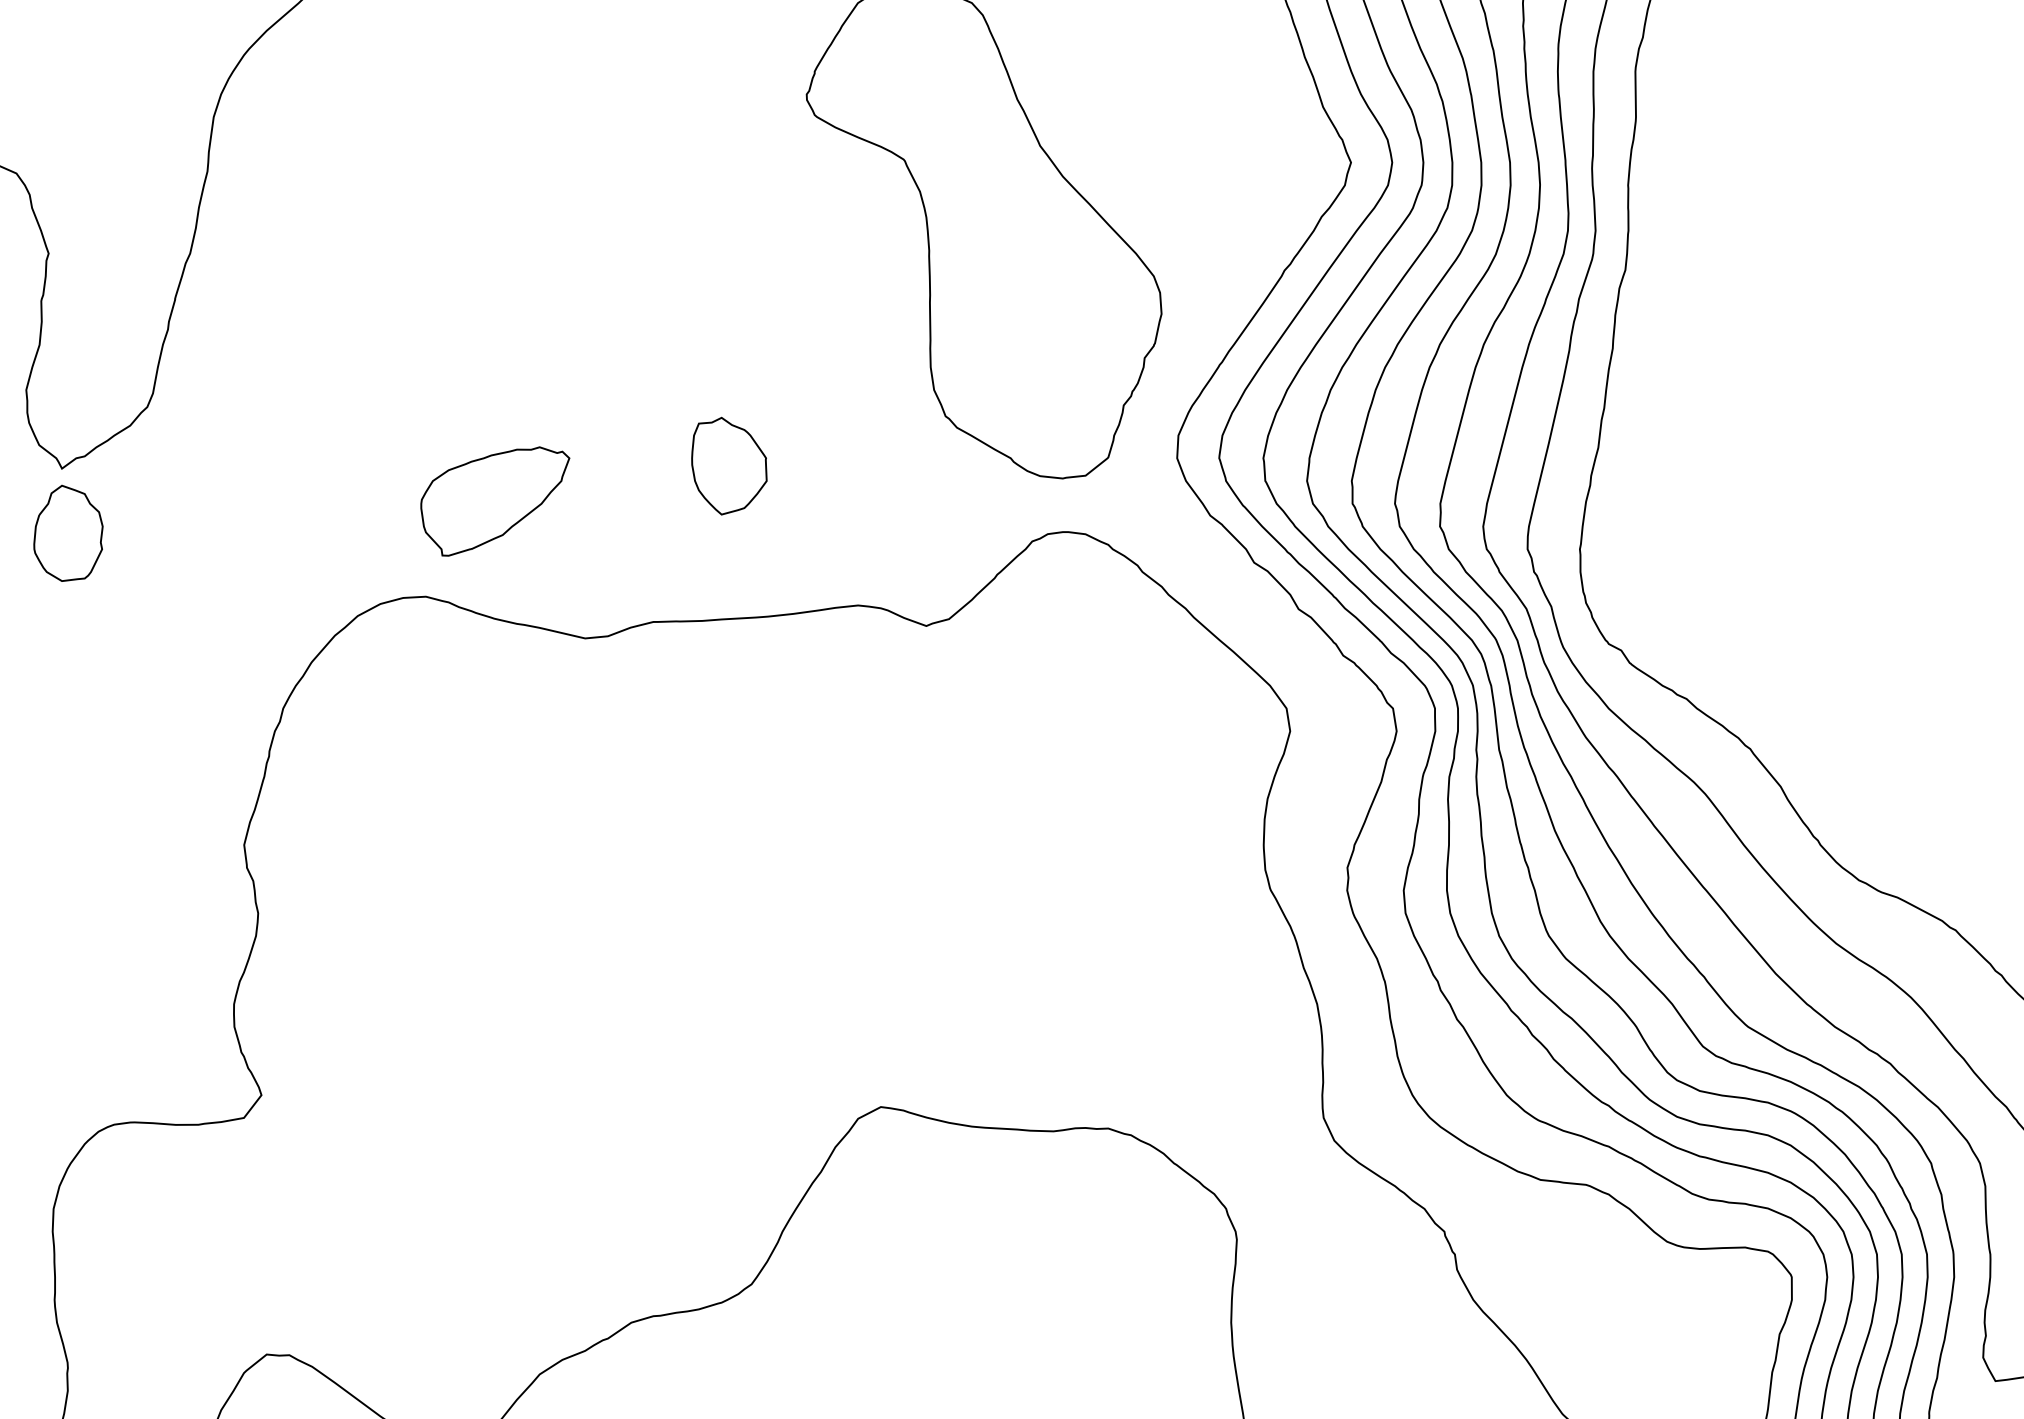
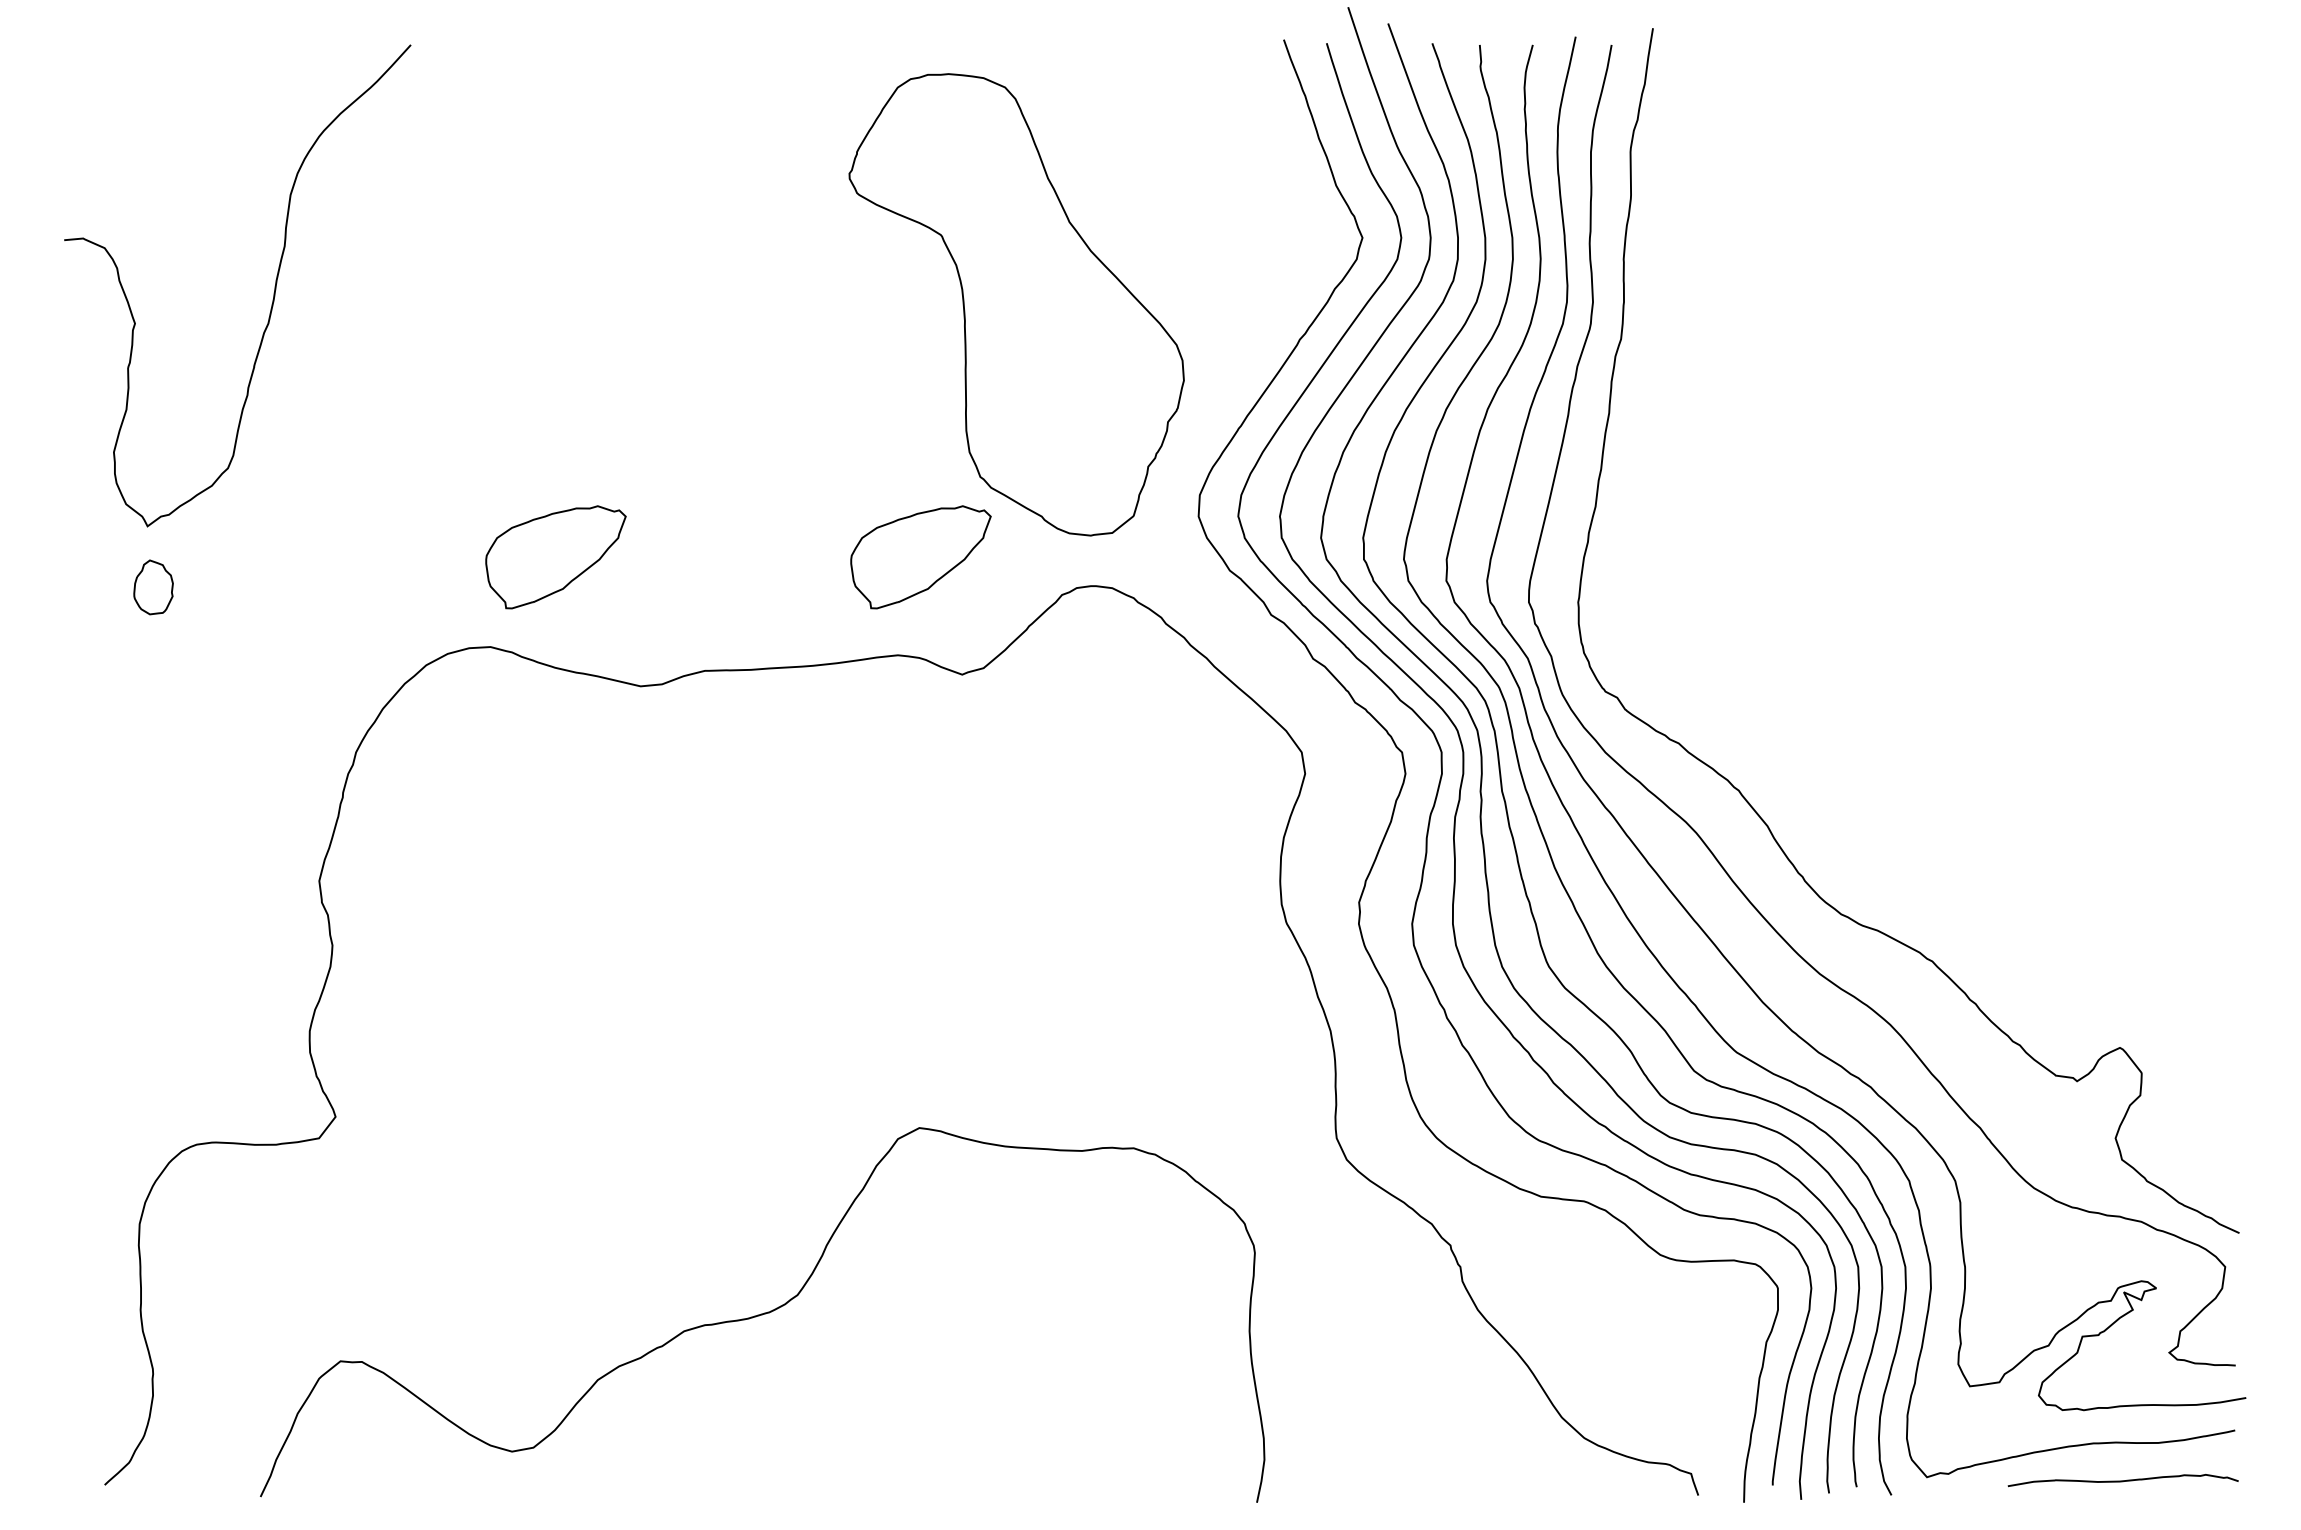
part: (729, 465) -> (776, 523), removed
part: (882, 501) -> (920, 557), added
part: (68, 533) -> (153, 587), size x0.6

